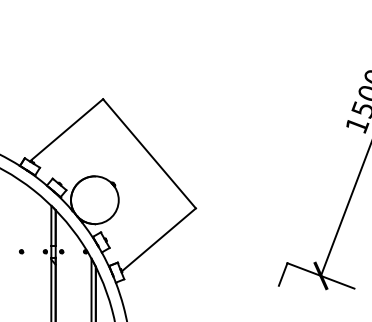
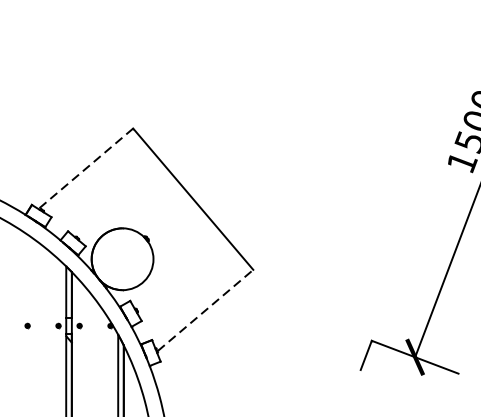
line: (66, 130) -> (85, 169), solid -> dashed
line: (159, 239) -> (206, 310), solid -> dashed

